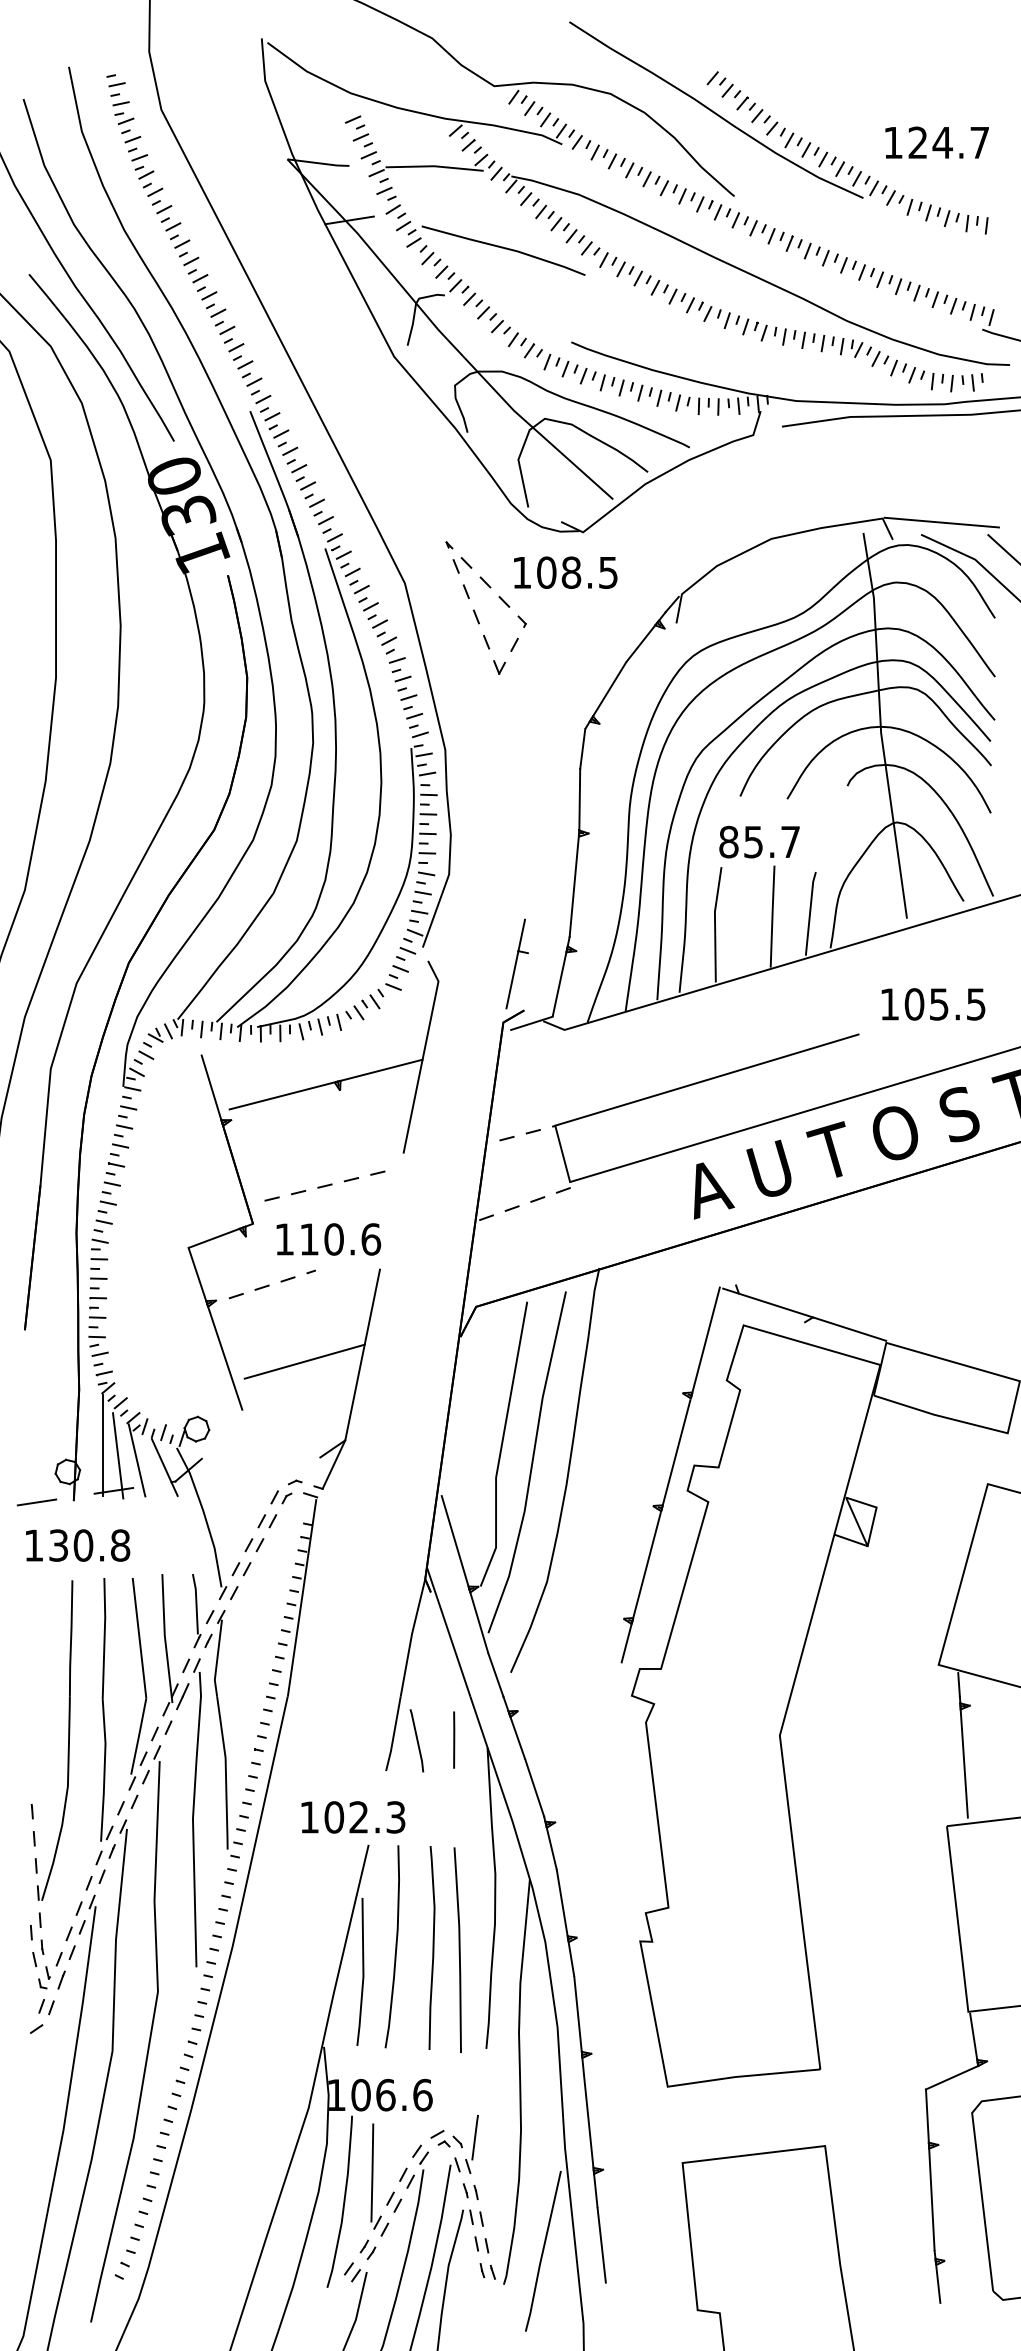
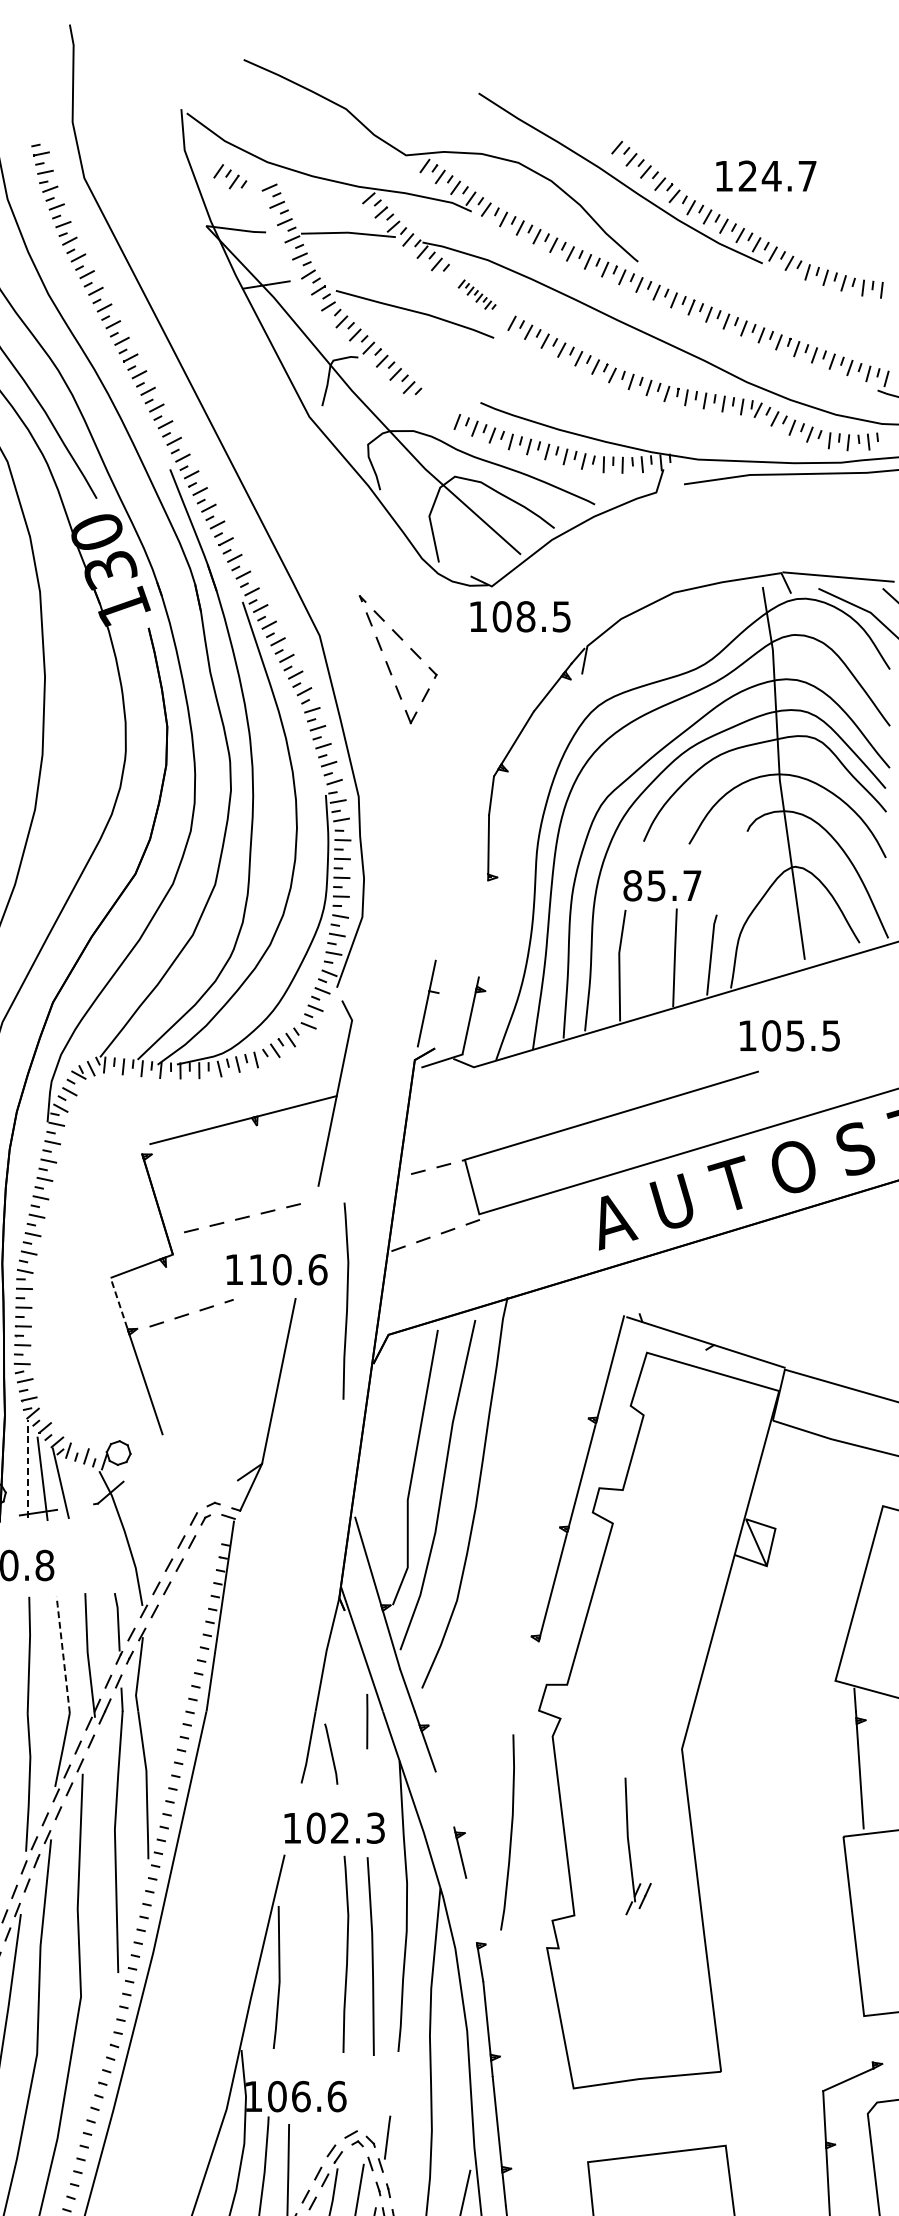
text: (936, 142) -> (765, 175), moved
part: (567, 230) -> (476, 294), size x0.6
part: (525, 345) -> (230, 176), moved
text: (565, 572) -> (520, 616), moved
line: (574, 883) -> (483, 925), removed
text: (933, 1004) -> (789, 1035), moved
line: (211, 1087) -> (132, 1122), removed
text: (328, 1239) -> (276, 1269), moved
curve: (432, 1271) -> (346, 1300), added
line: (197, 1273) -> (119, 1302), solid -> dashed
line: (304, 1361) -> (222, 1387), removed
line: (102, 1444) -> (27, 1467), solid -> dashed
line: (164, 1467) -> (87, 1490), removed
line: (139, 1637) -> (63, 1654), solid -> dashed
line: (626, 1643) -> (533, 1660), removed
line: (454, 1739) -> (367, 1721), moved
line: (534, 1787) -> (444, 1799), removed
text: (353, 1817) -> (334, 1828), moved
part: (726, 1839) -> (630, 1849), added
line: (561, 1902) -> (471, 1910), removed
curve: (395, 1946) -> (510, 1832), moved
line: (973, 2035) -> (869, 2038), removed

